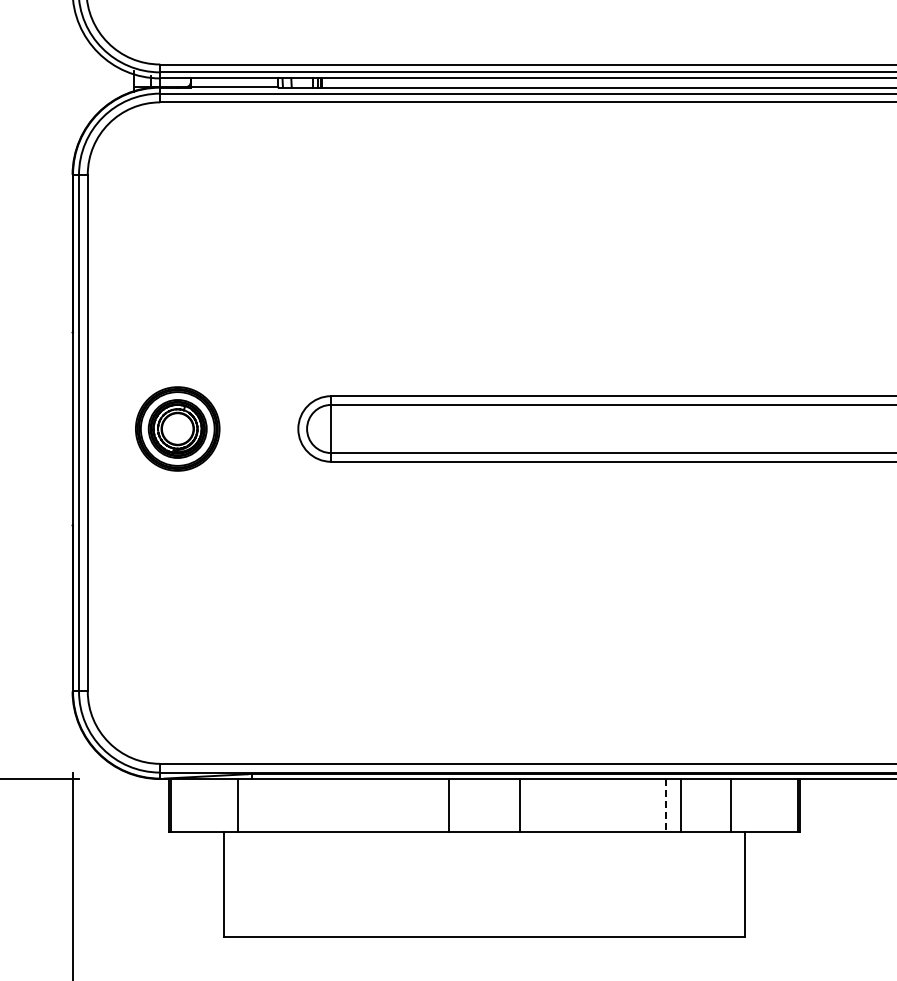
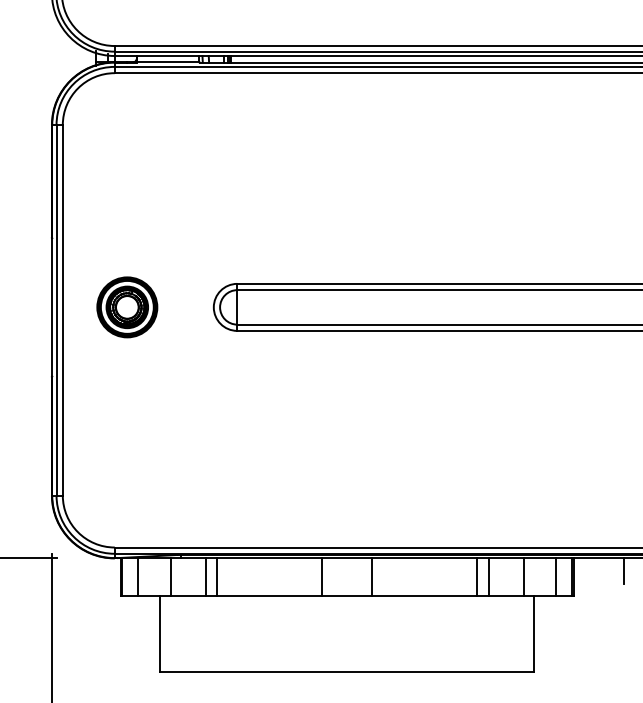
line: (870, 796) -> (624, 570), added
line: (193, 805) -> (138, 577), added
line: (287, 805) -> (206, 577), added
line: (303, 805) -> (217, 577), added
line: (665, 805) -> (477, 577), dashed -> solid
line: (776, 805) -> (556, 577), added

